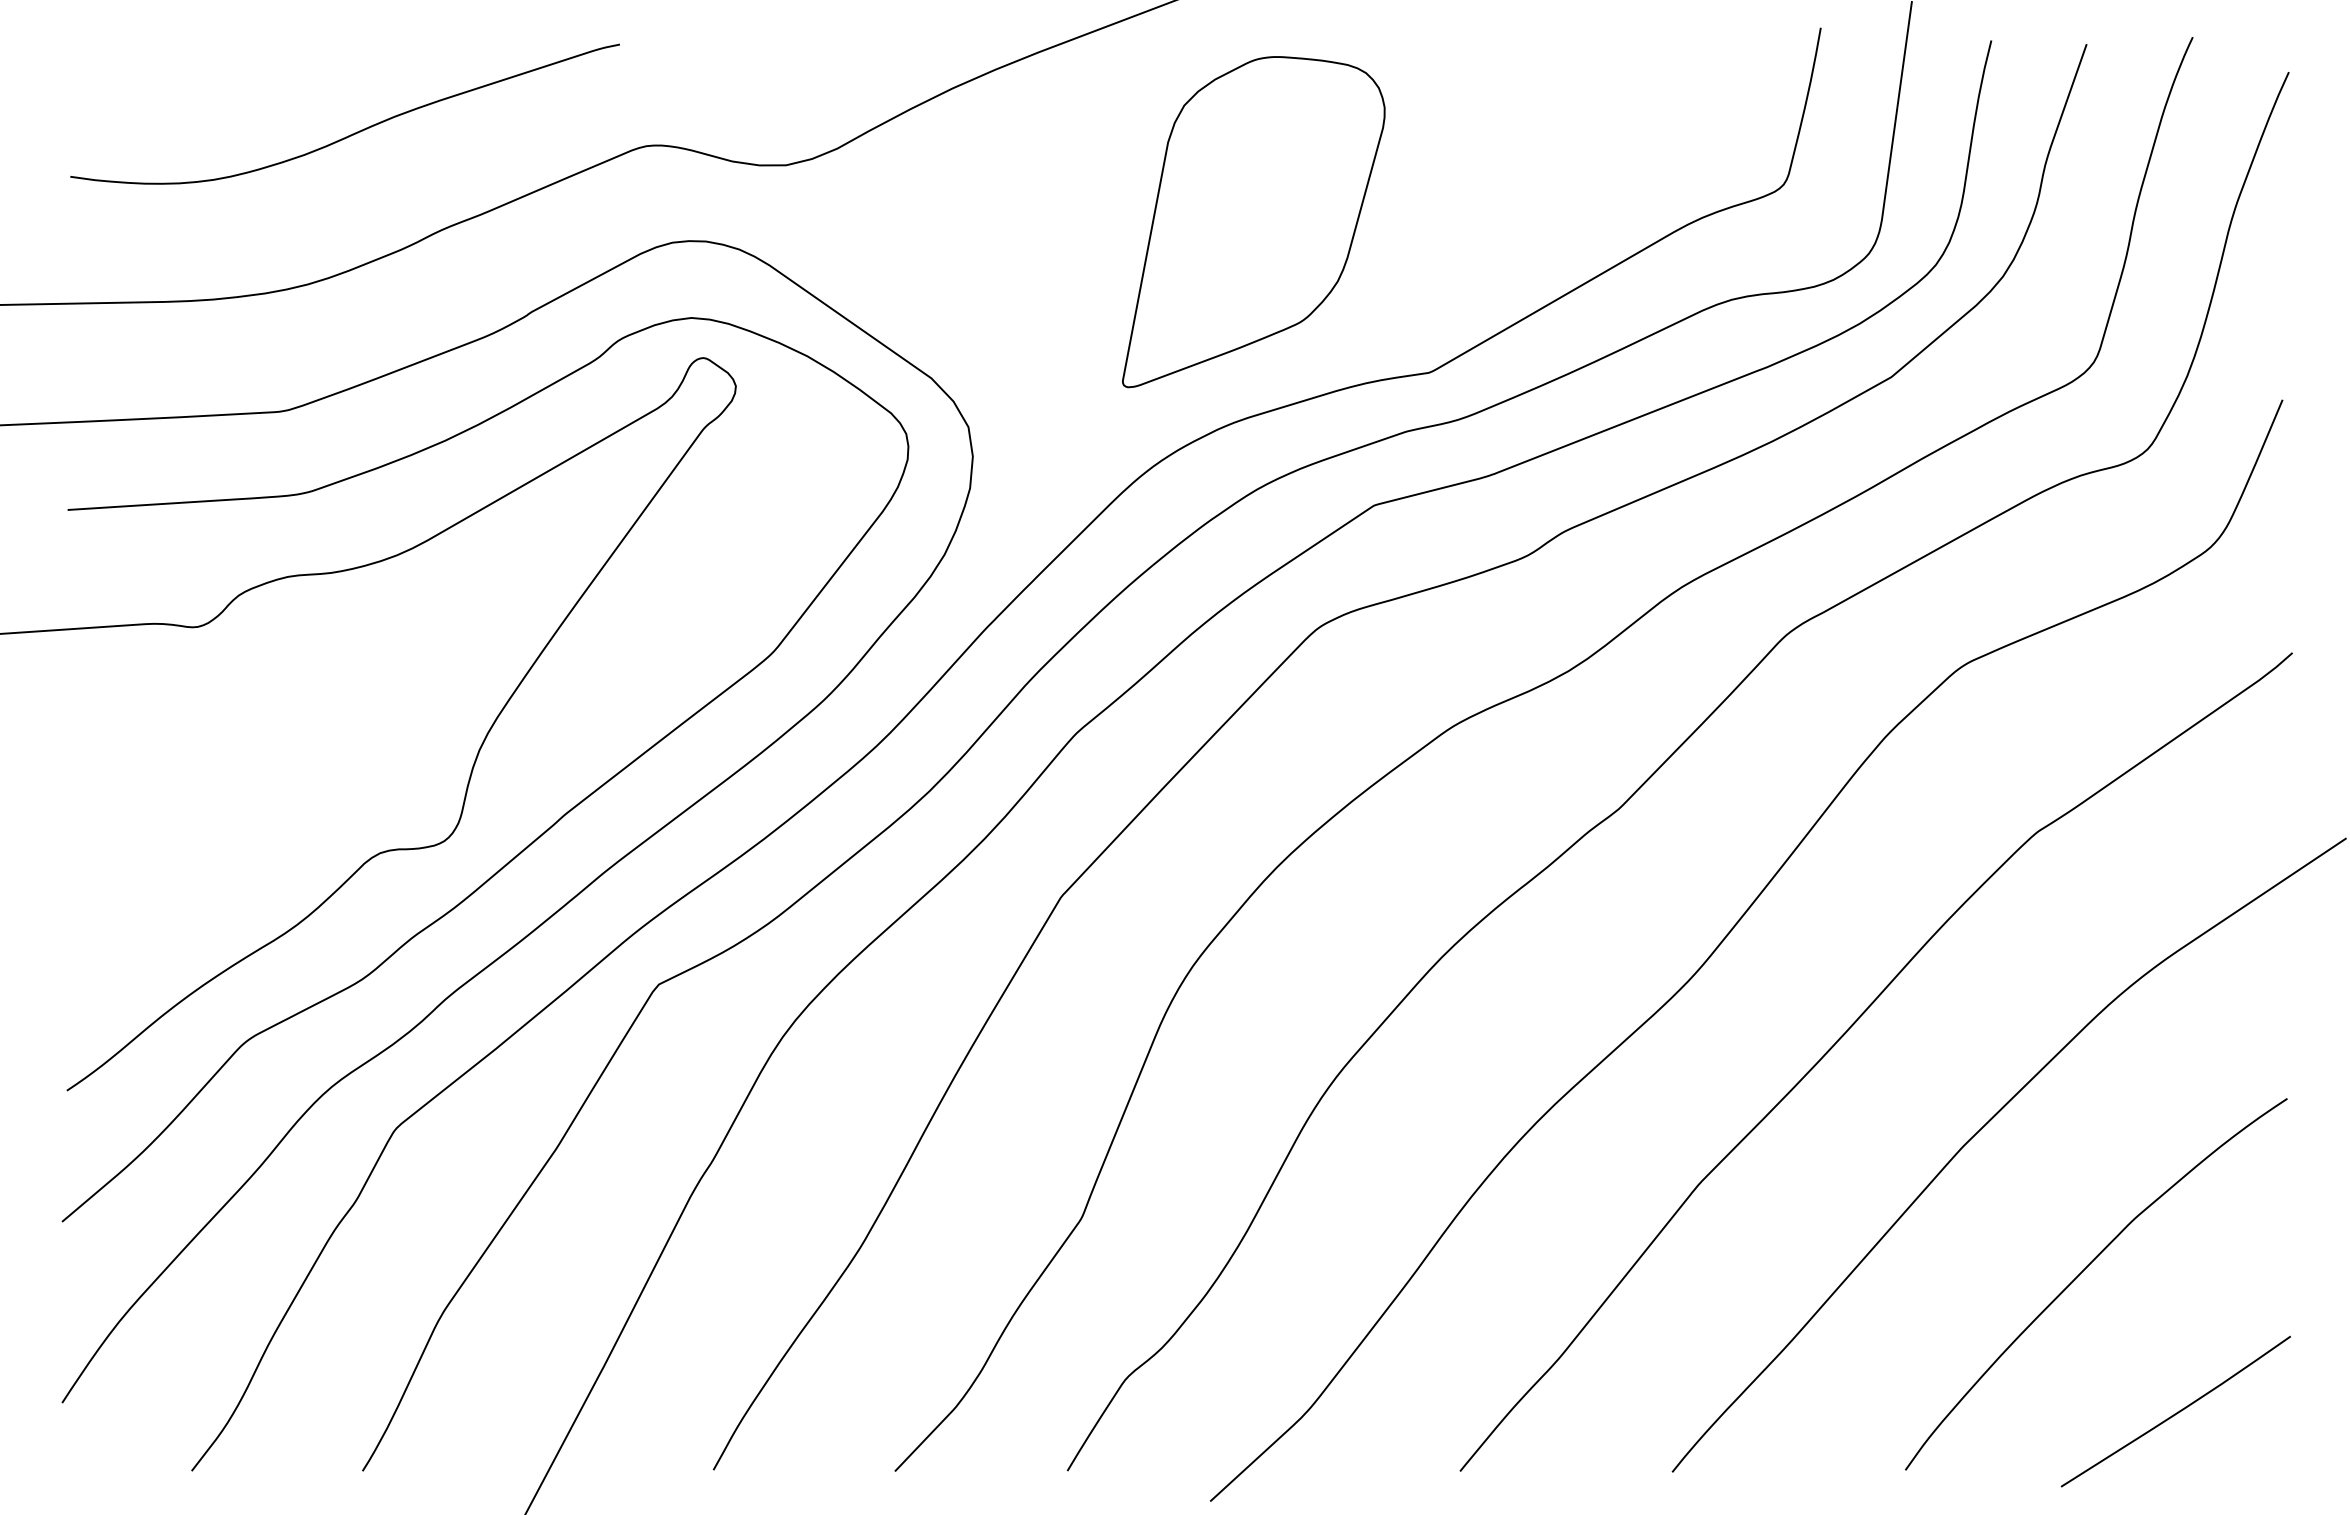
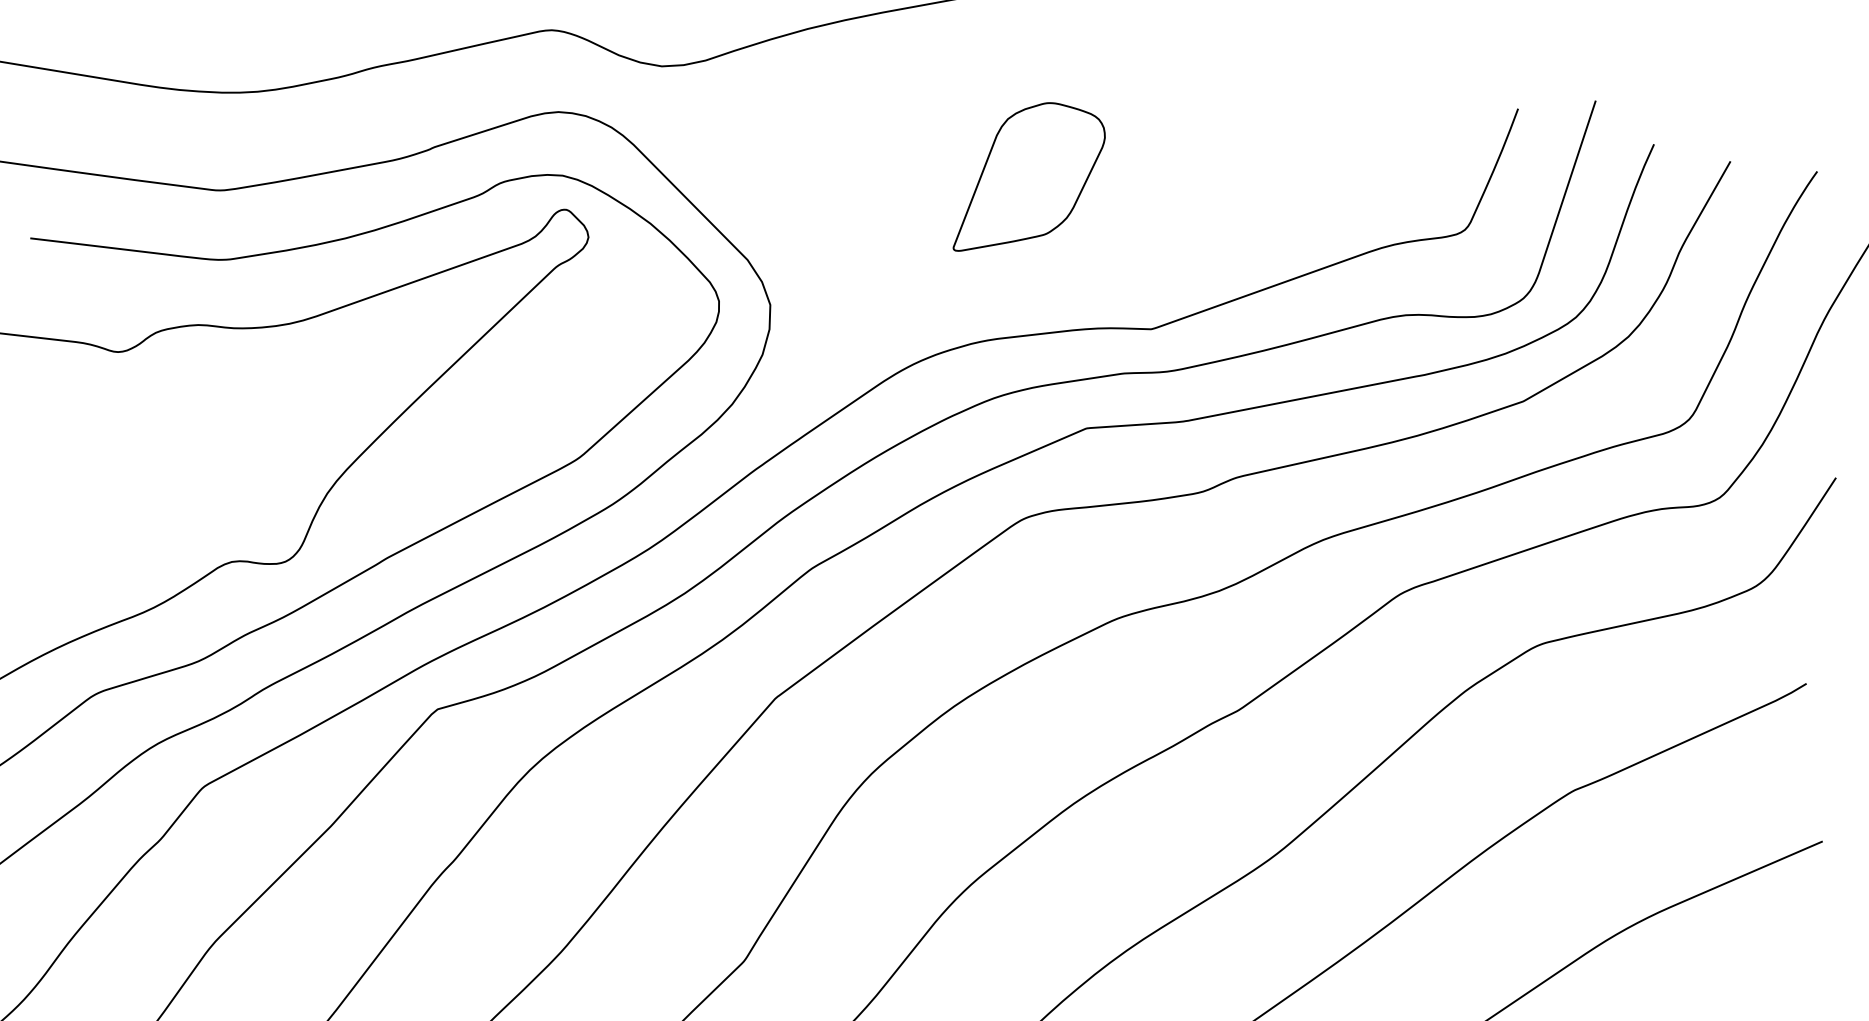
part: (1253, 222) -> (1030, 181), size x0.6

